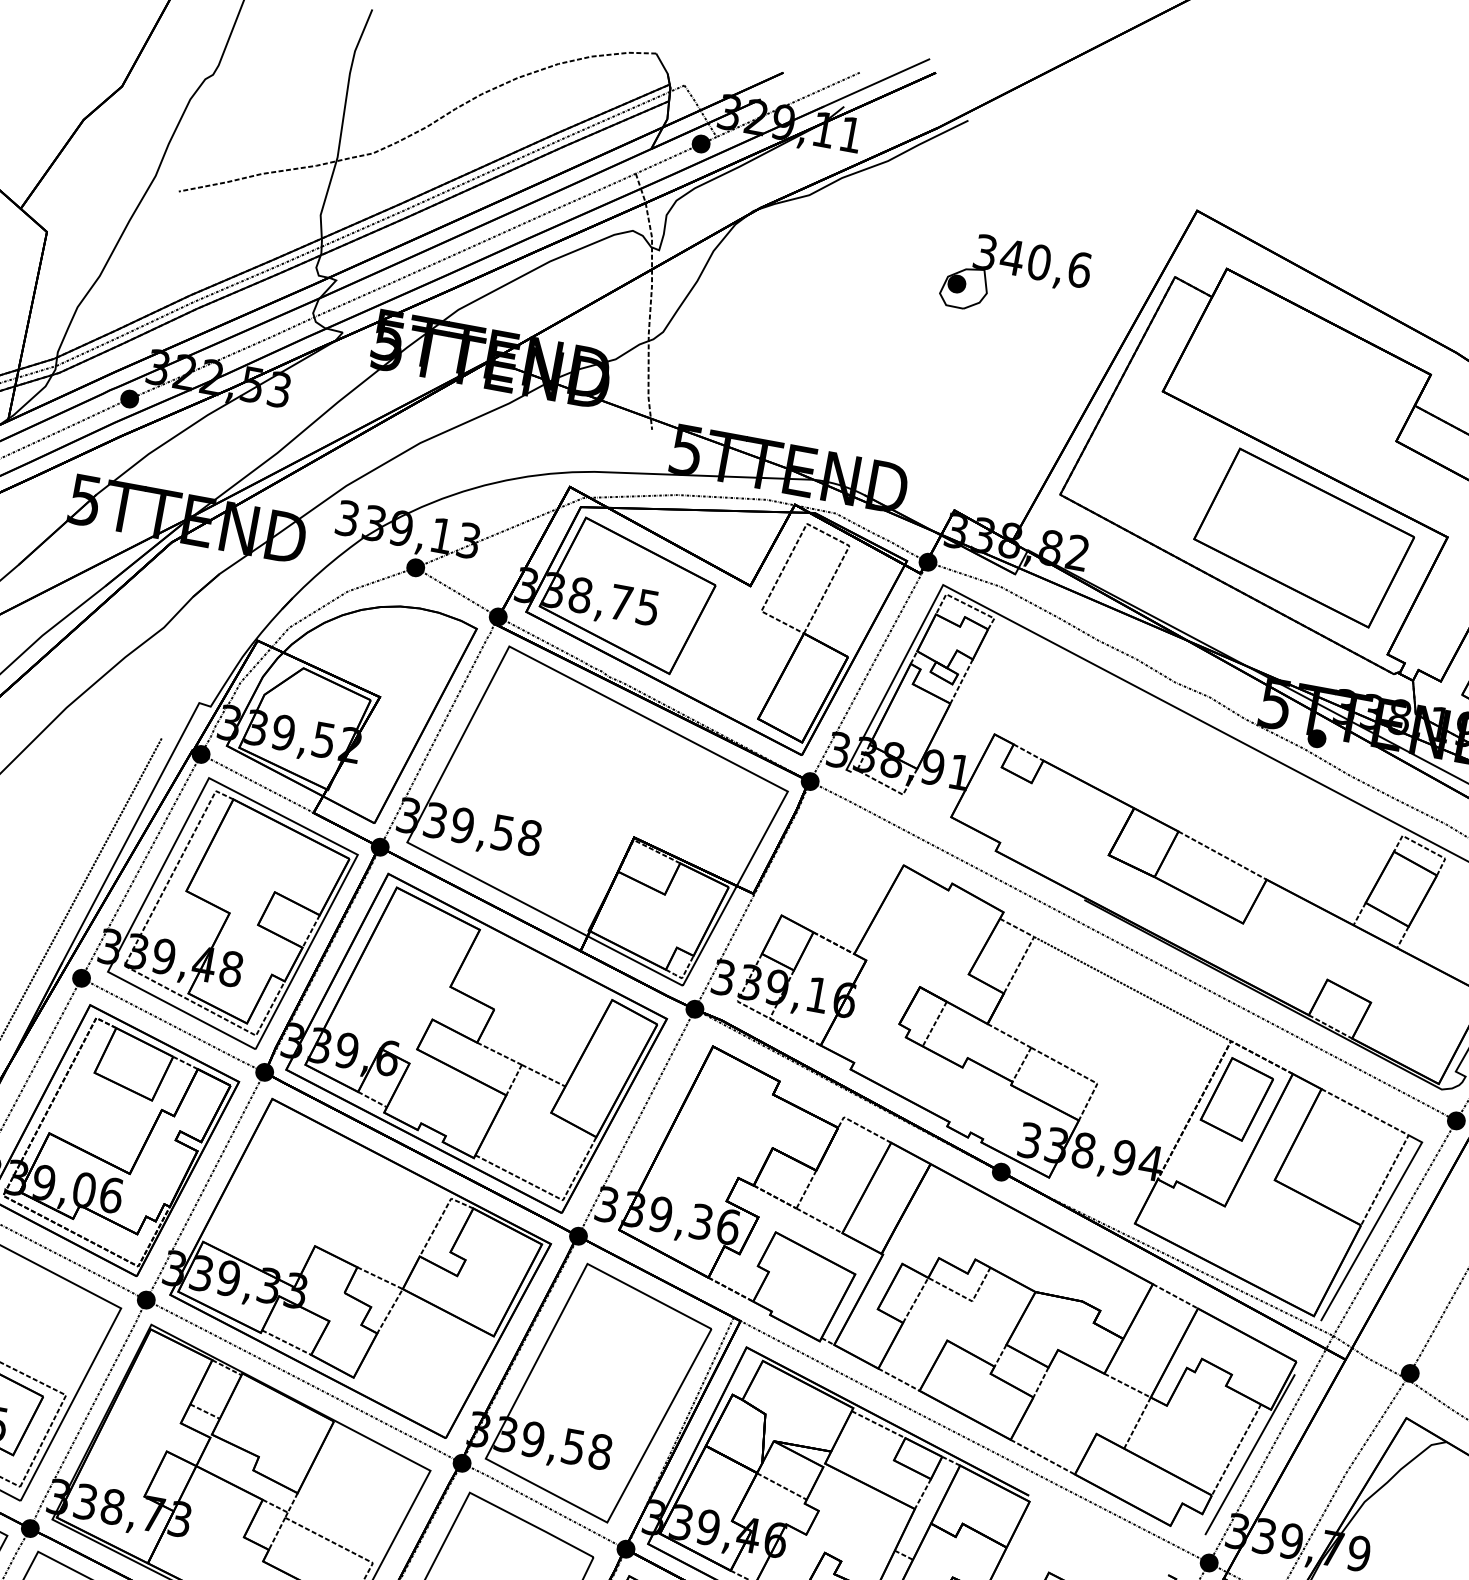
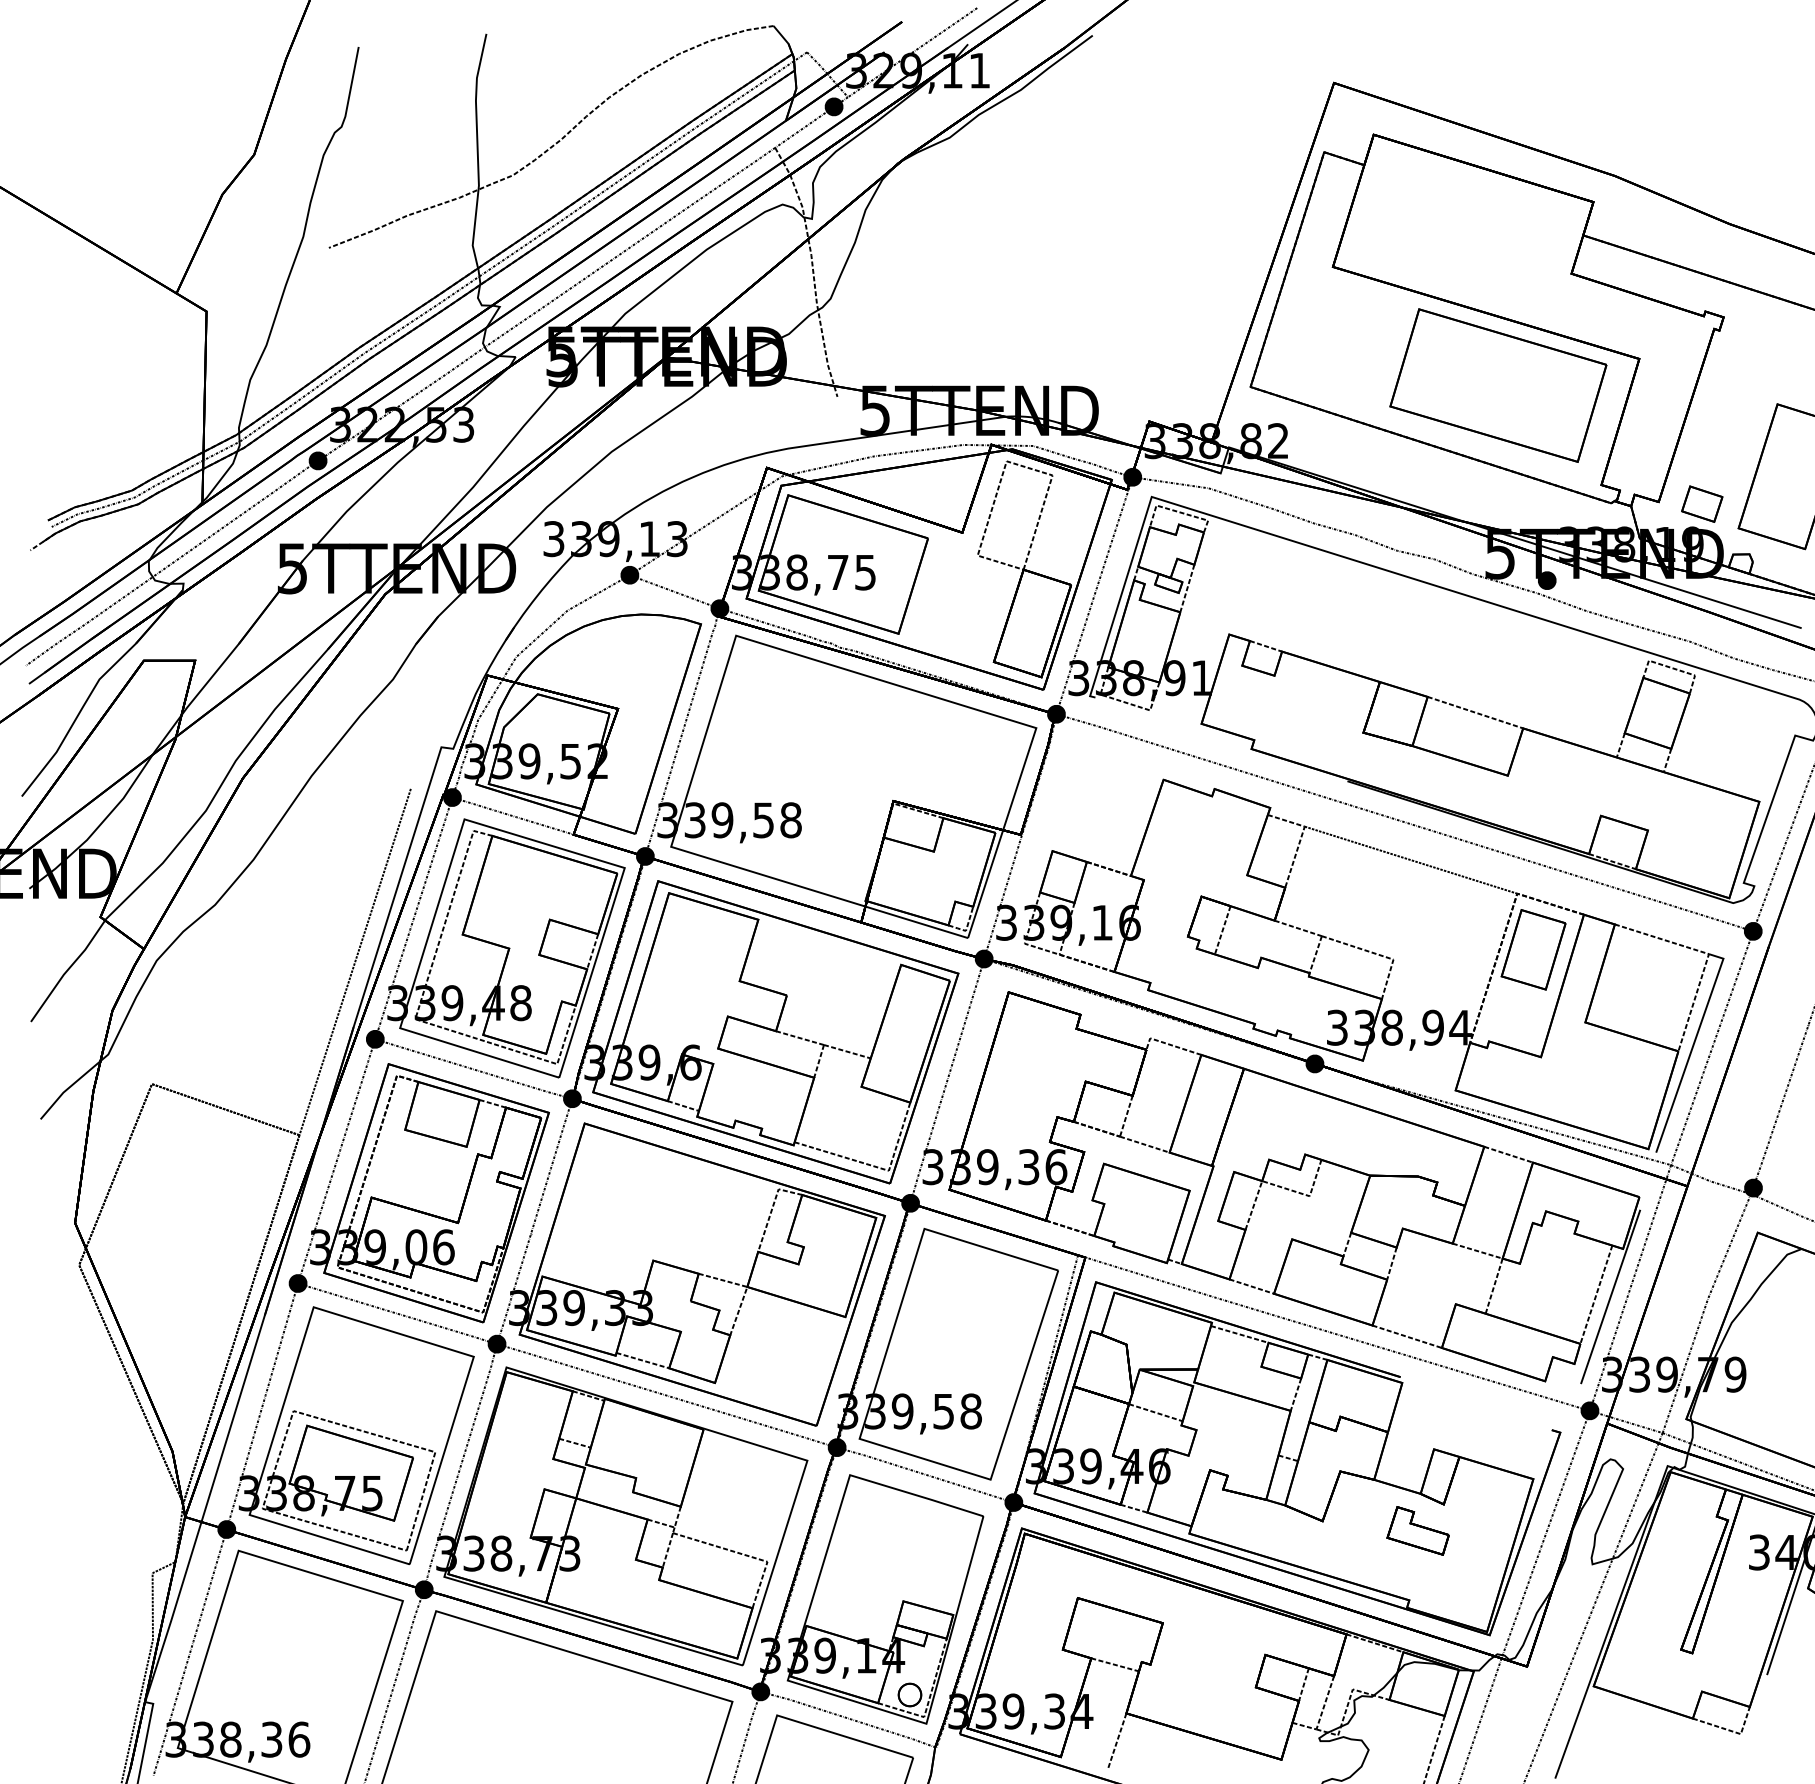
part: (1015, 279) -> (1167, 183), removed

